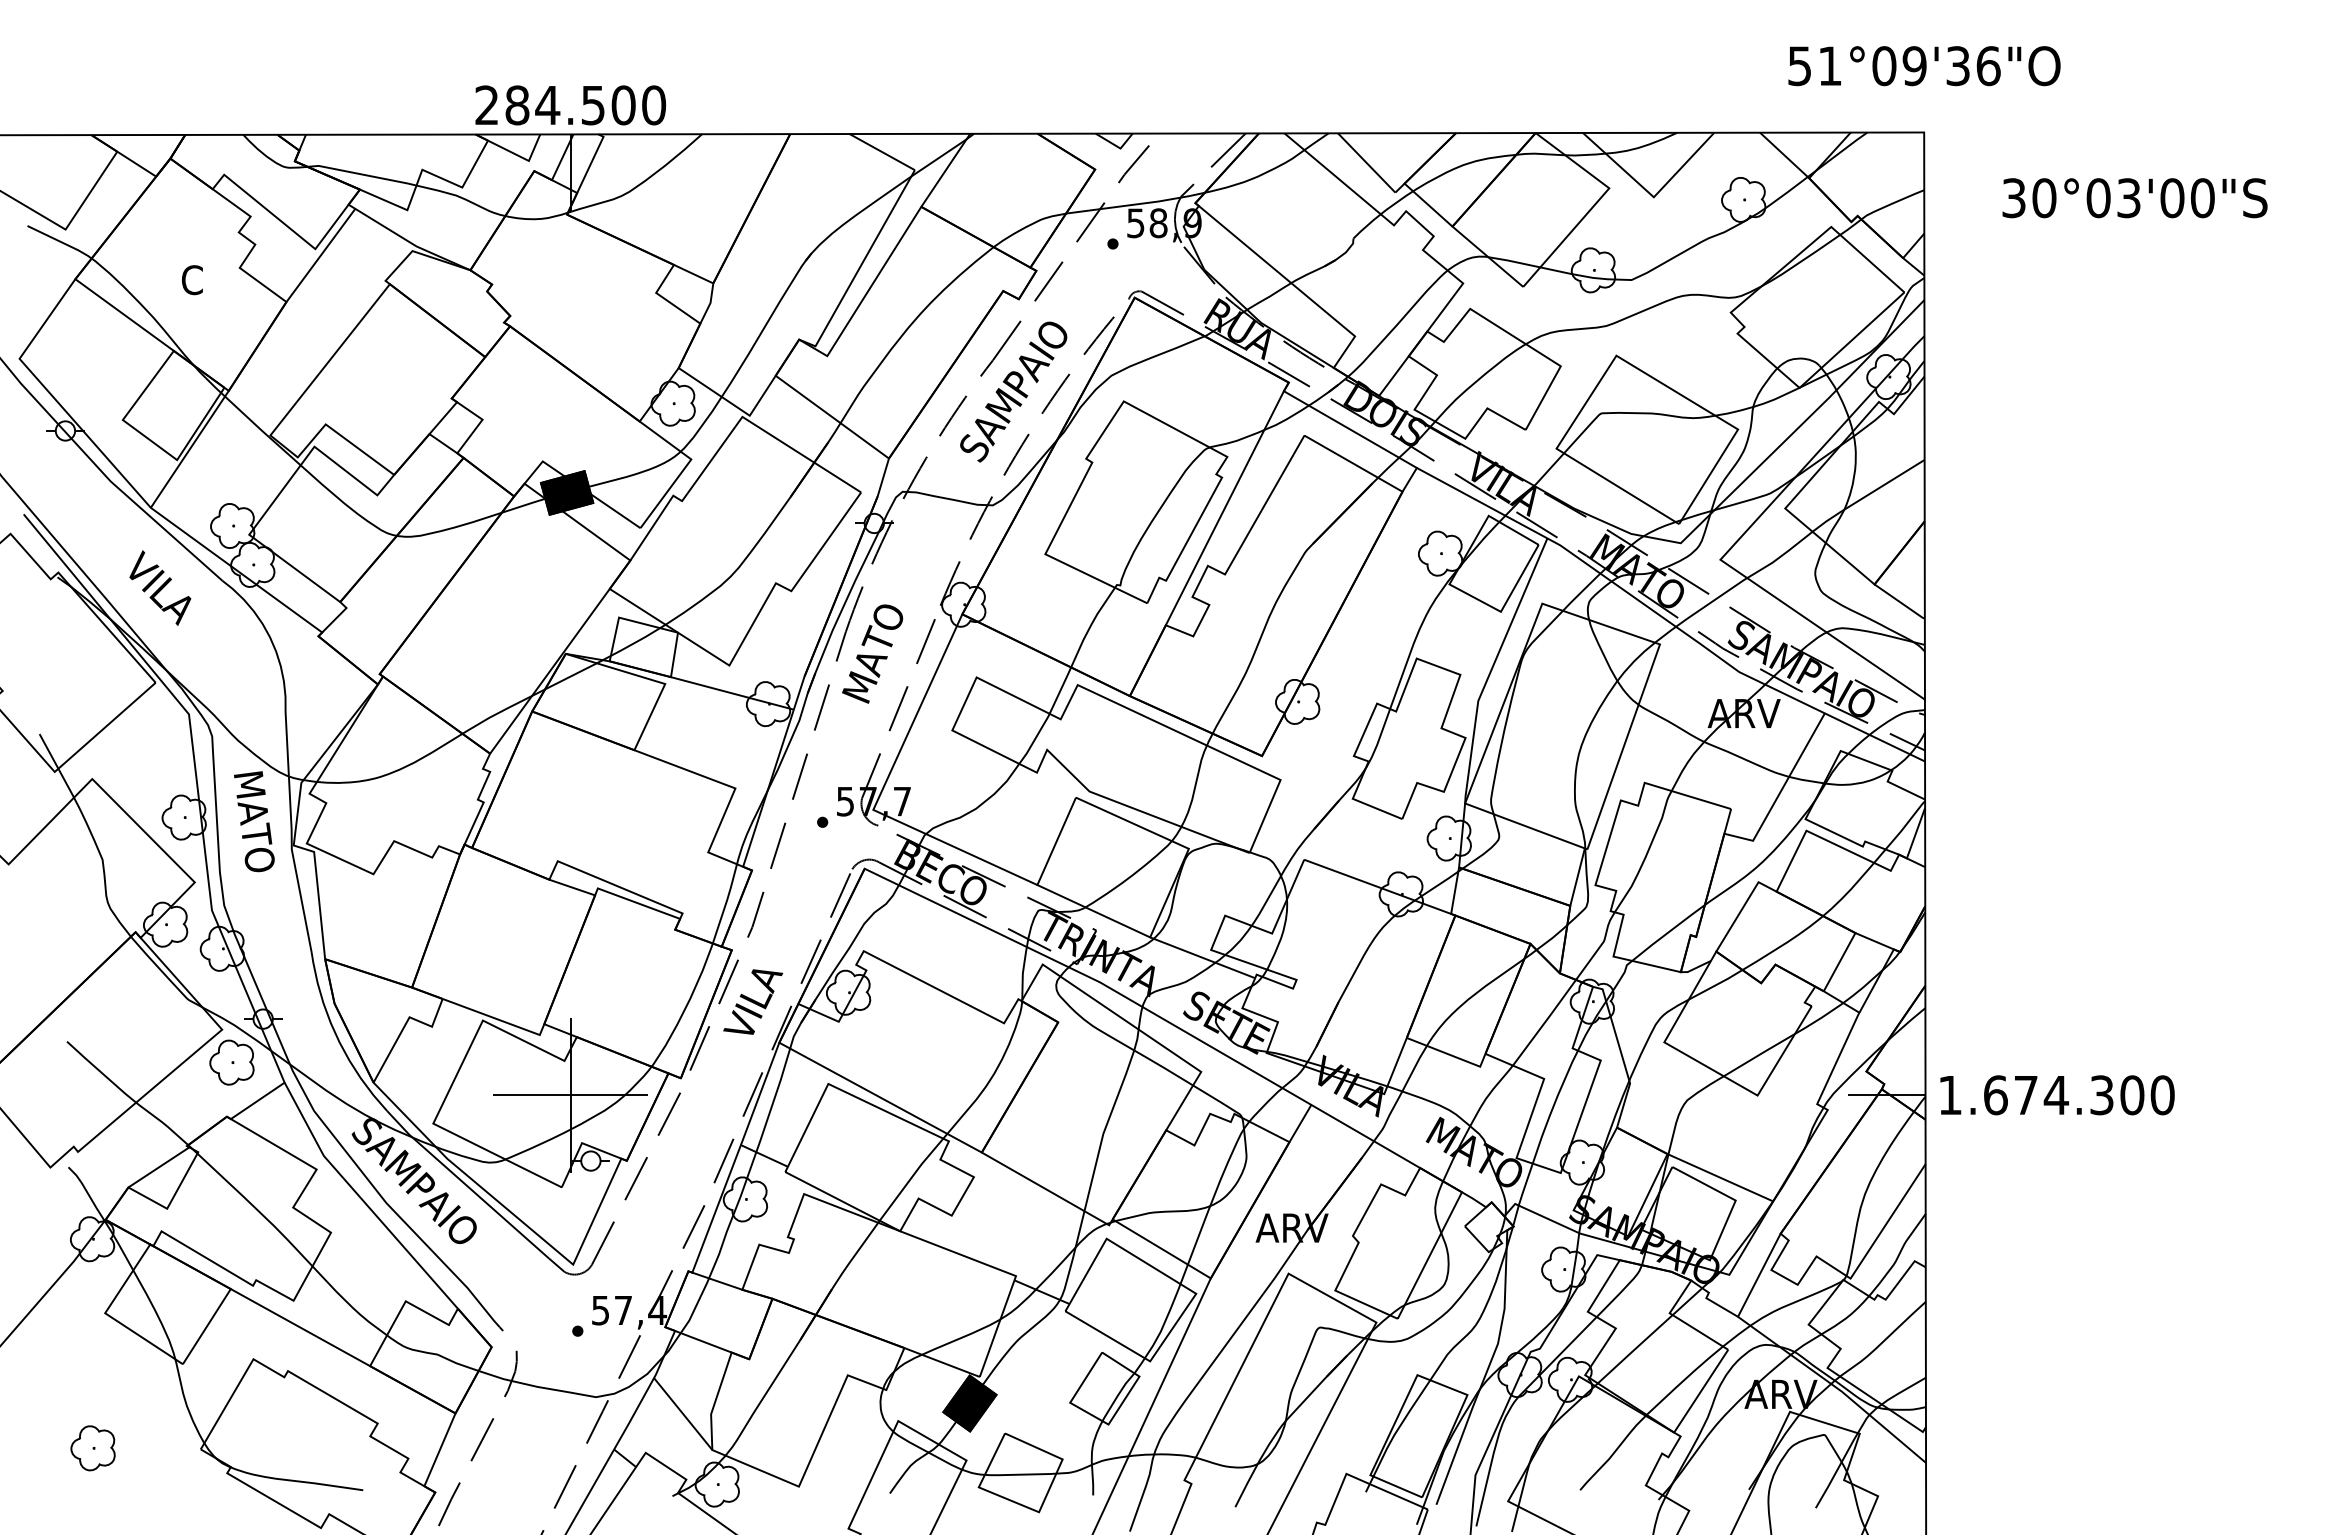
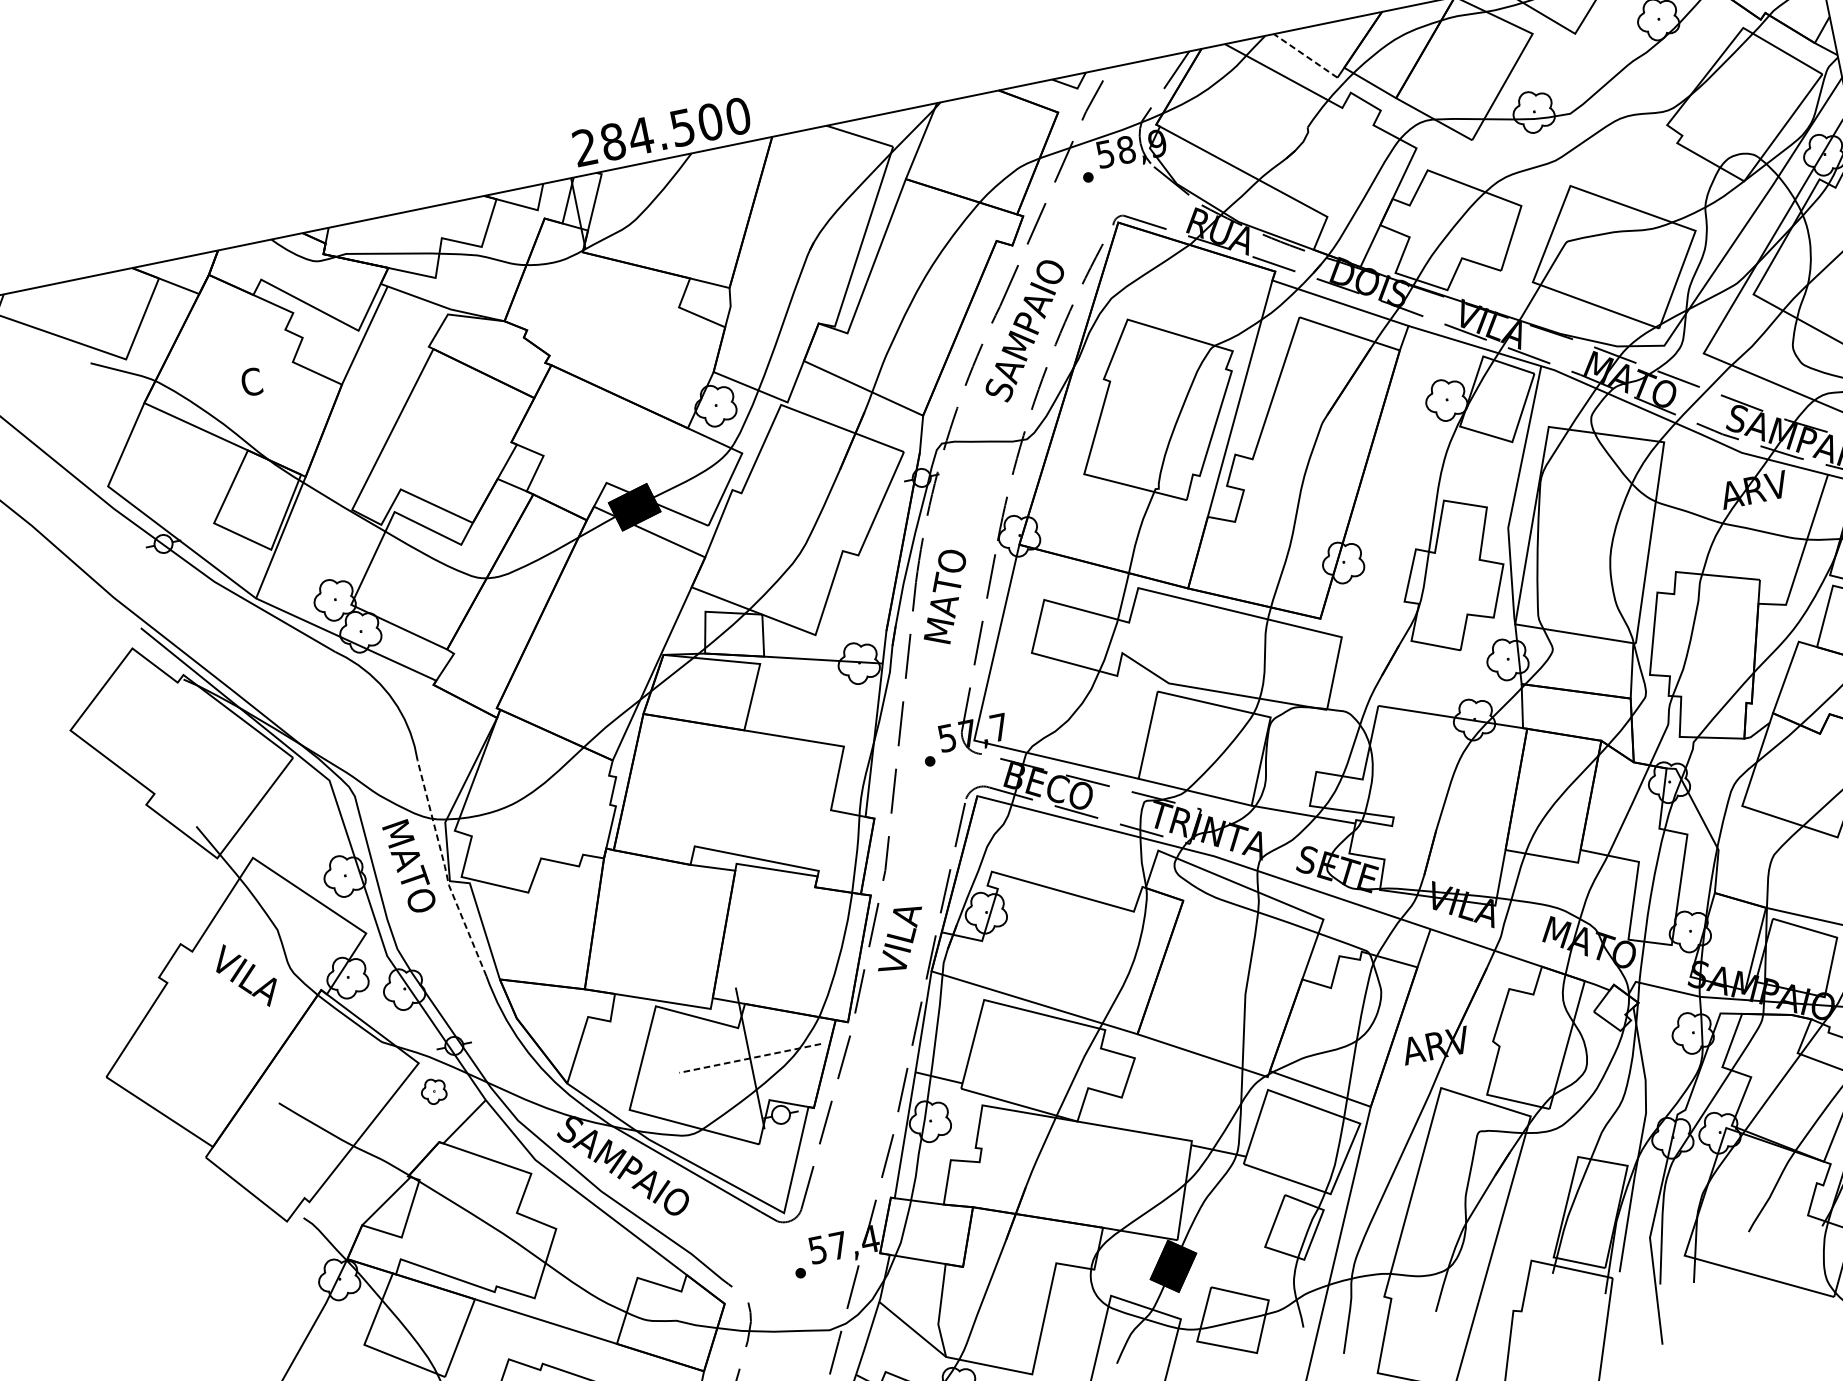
text: (570, 105) -> (661, 132), moved
line: (1366, 162) -> (1305, 55), solid -> dashed
text: (160, 587) -> (246, 975), moved
line: (291, 833) -> (445, 870), solid -> dashed
part: (231, 1062) -> (433, 1091), size x0.6
line: (570, 1095) -> (750, 1058), solid -> dashed

